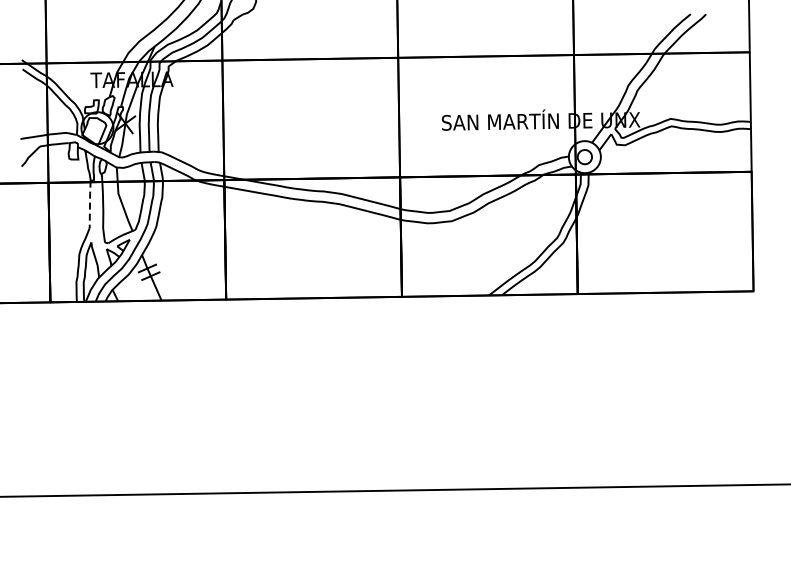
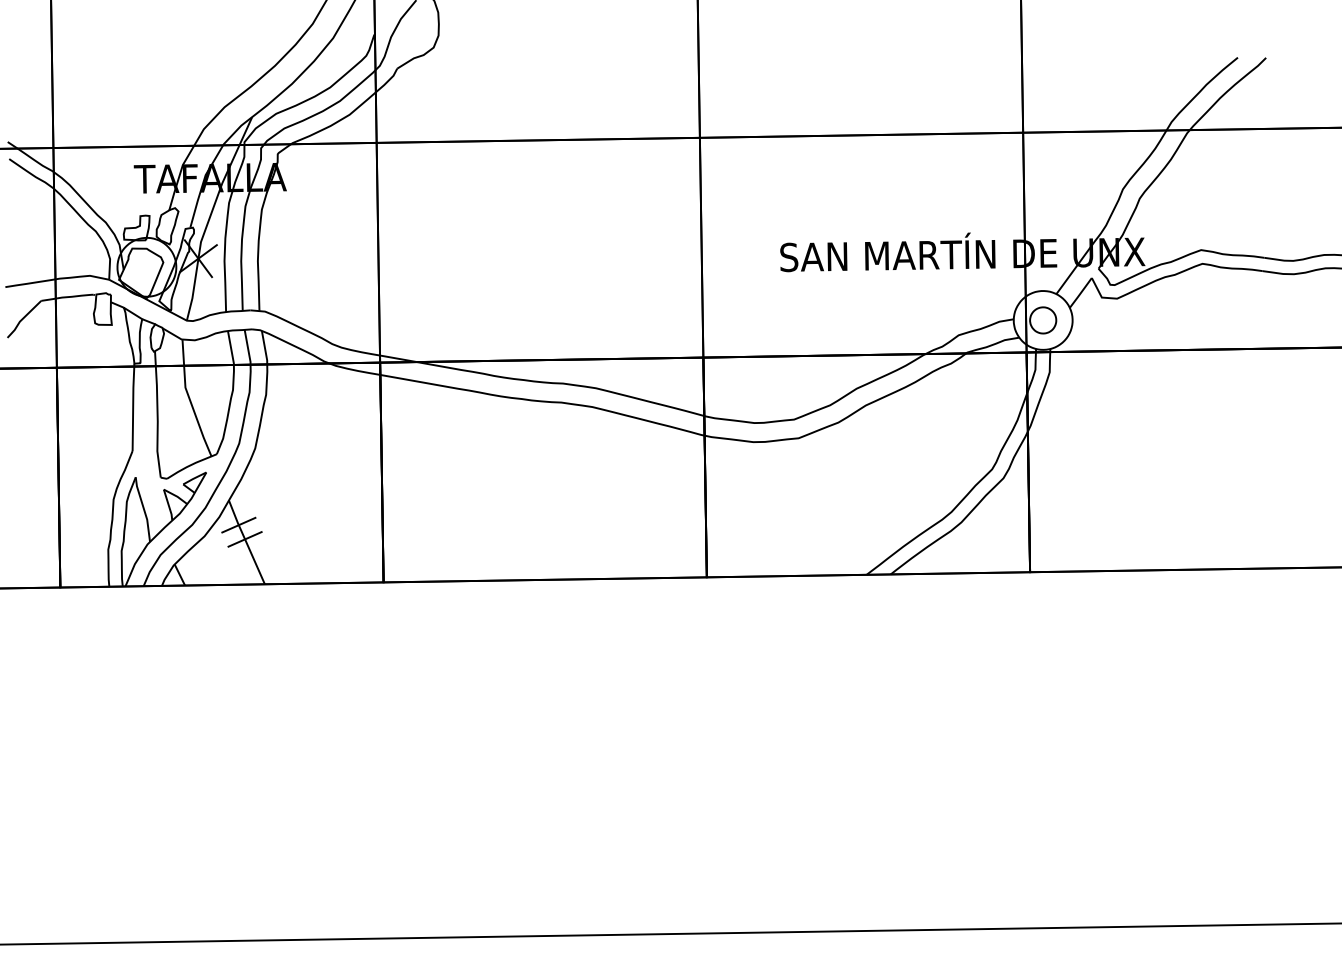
line: (89, 204) -> (132, 407), dashed -> solid

